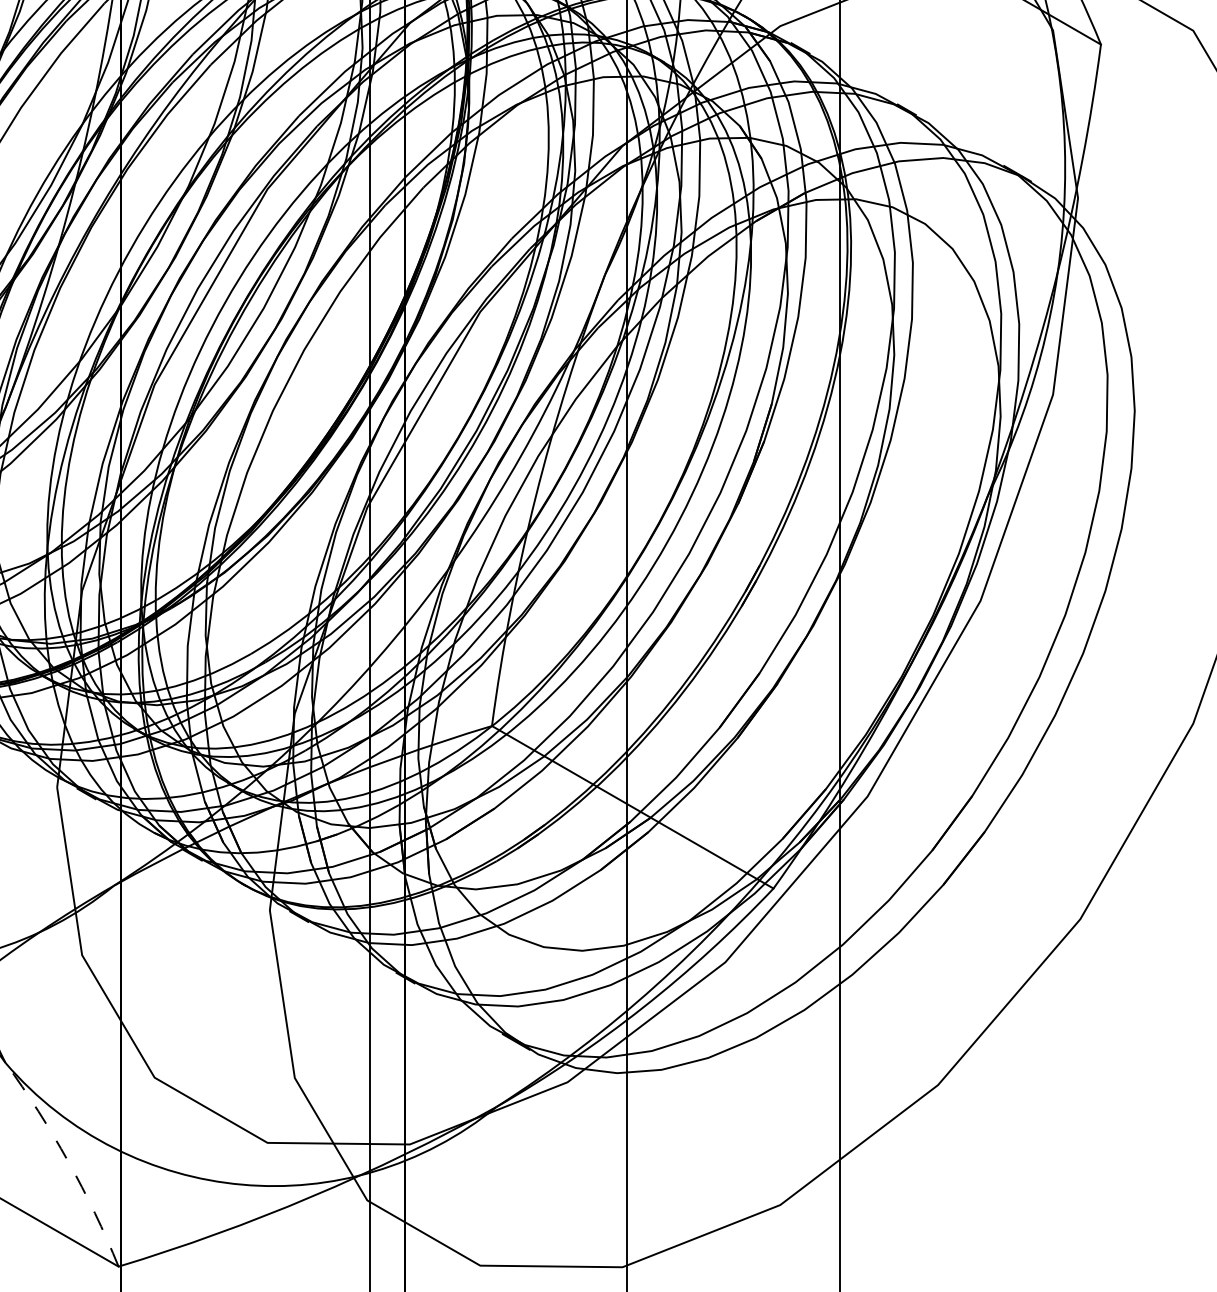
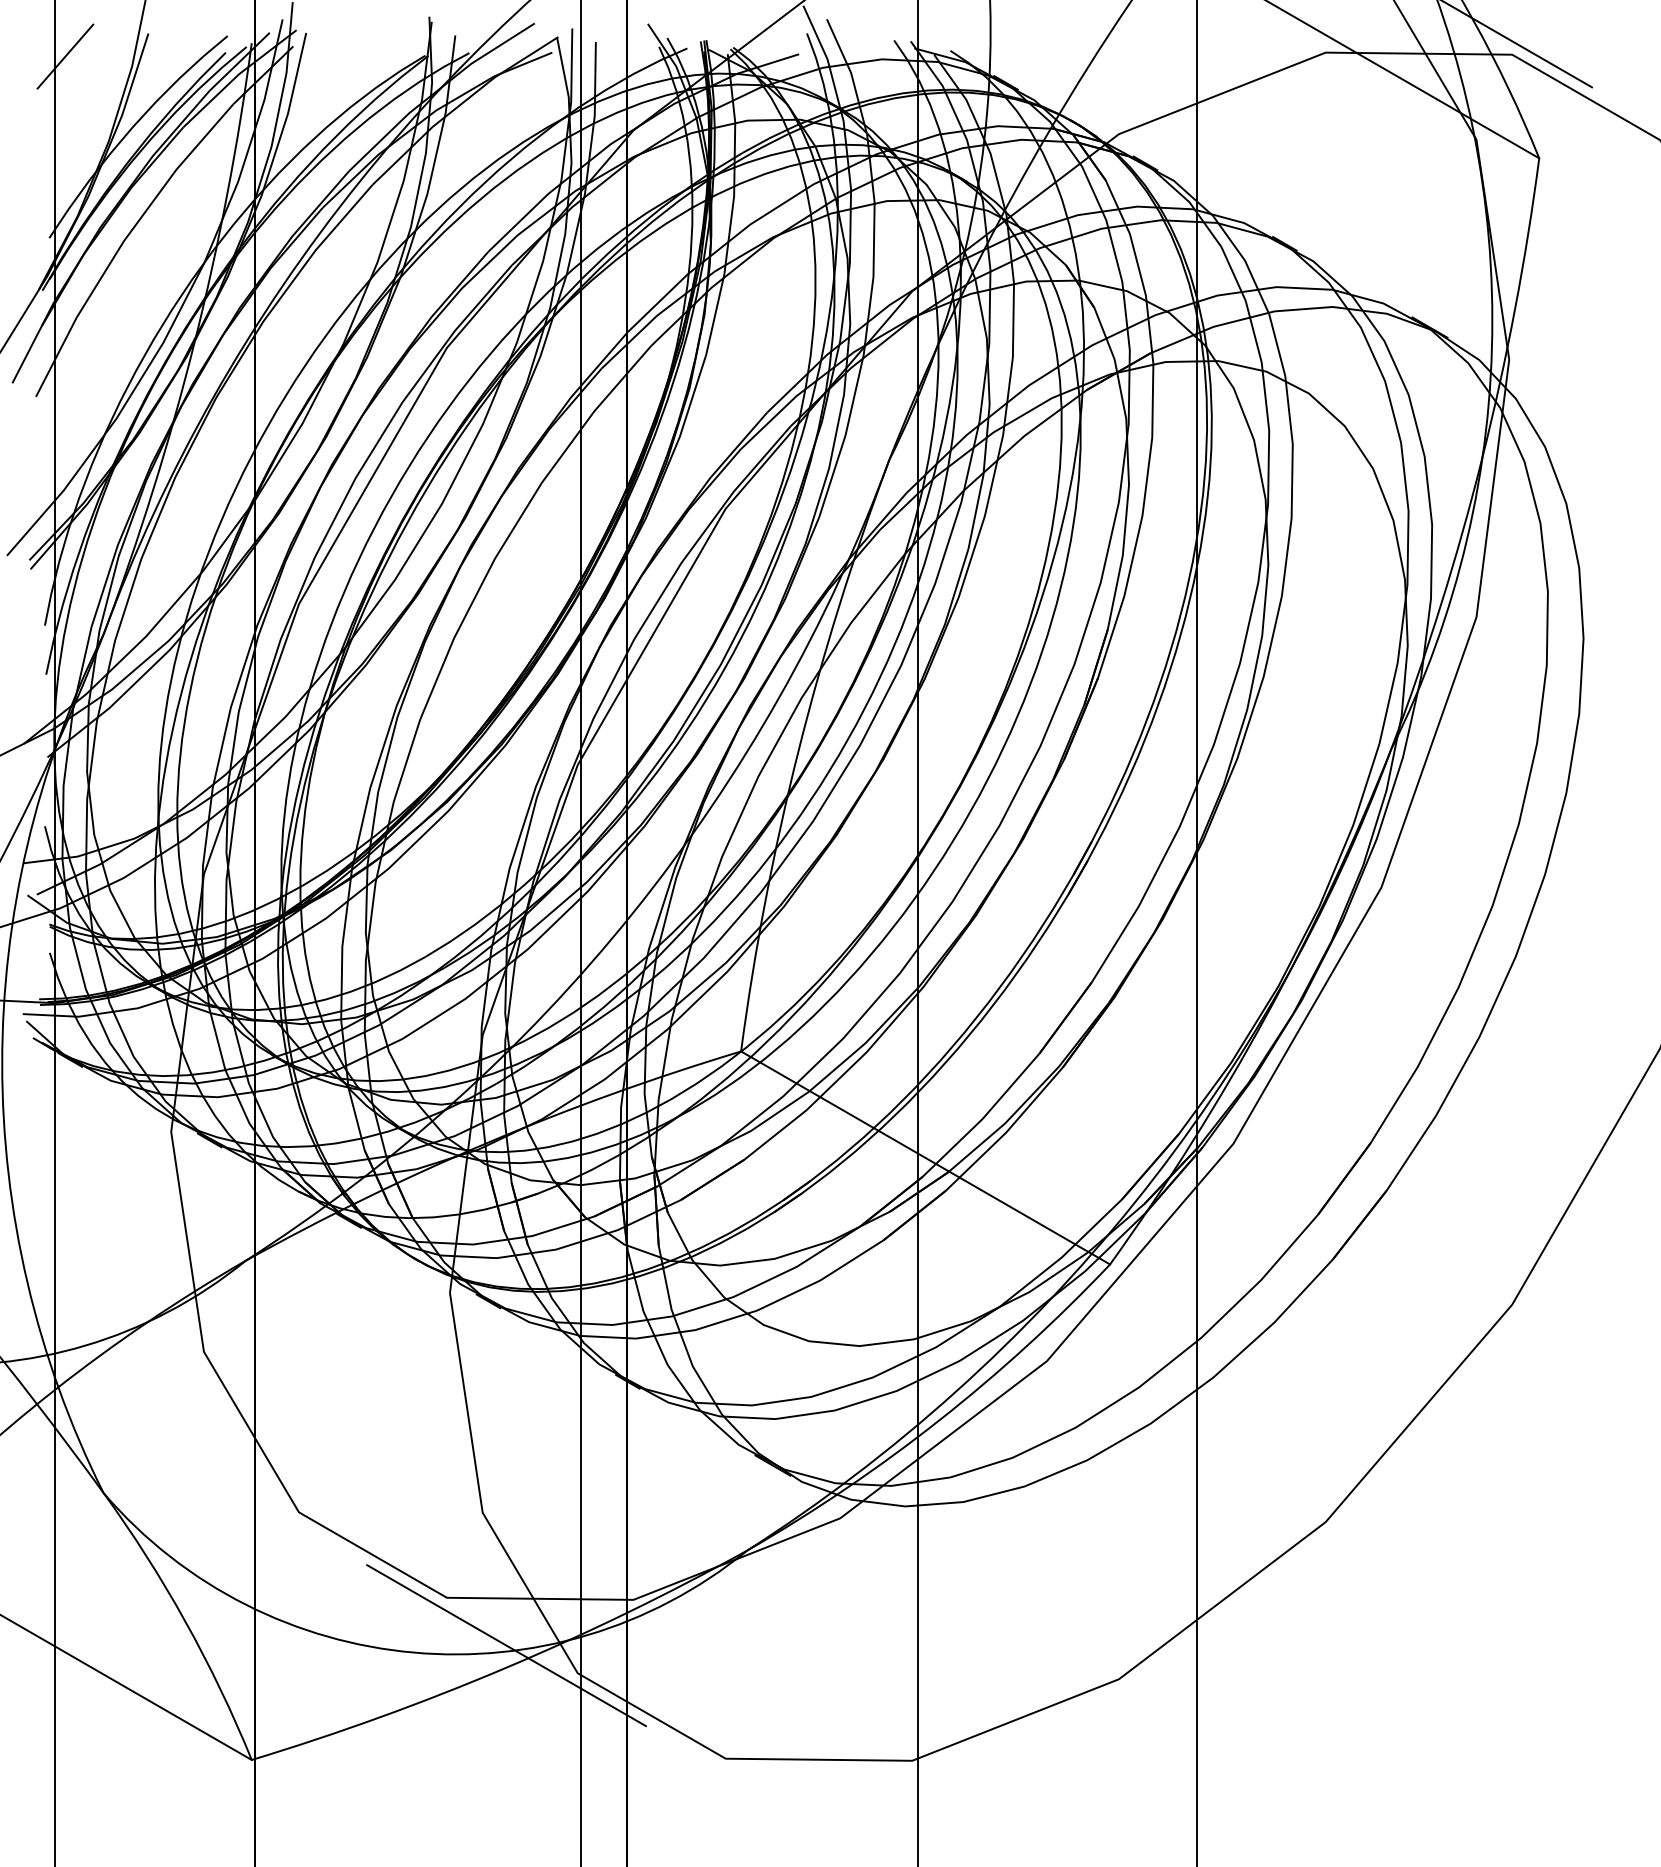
arc: (68, 1161) -> (185, 1622), dashed -> solid
line: (312, 1179) -> (506, 1645), added

